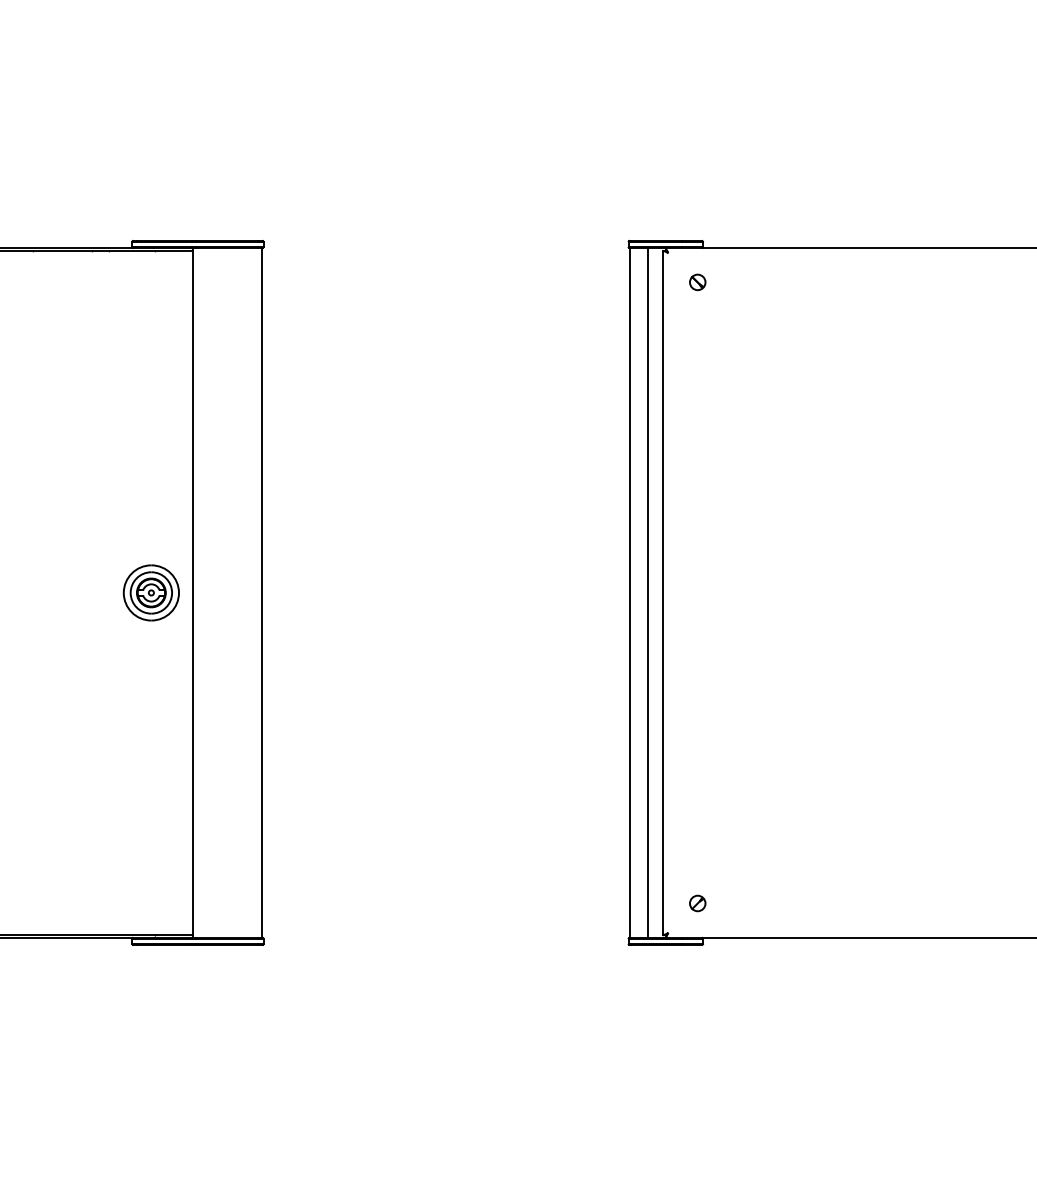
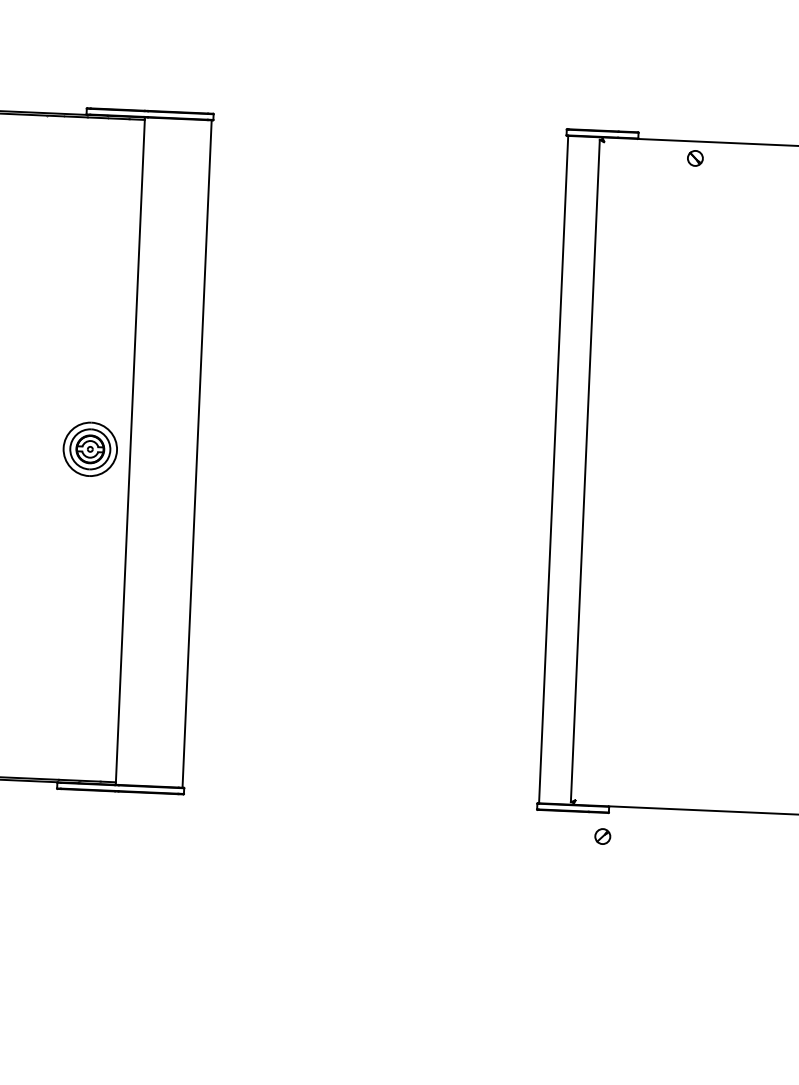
part: (697, 282) -> (695, 158), moved
line: (647, 592) -> (570, 469), removed
part: (697, 903) -> (602, 836), moved

